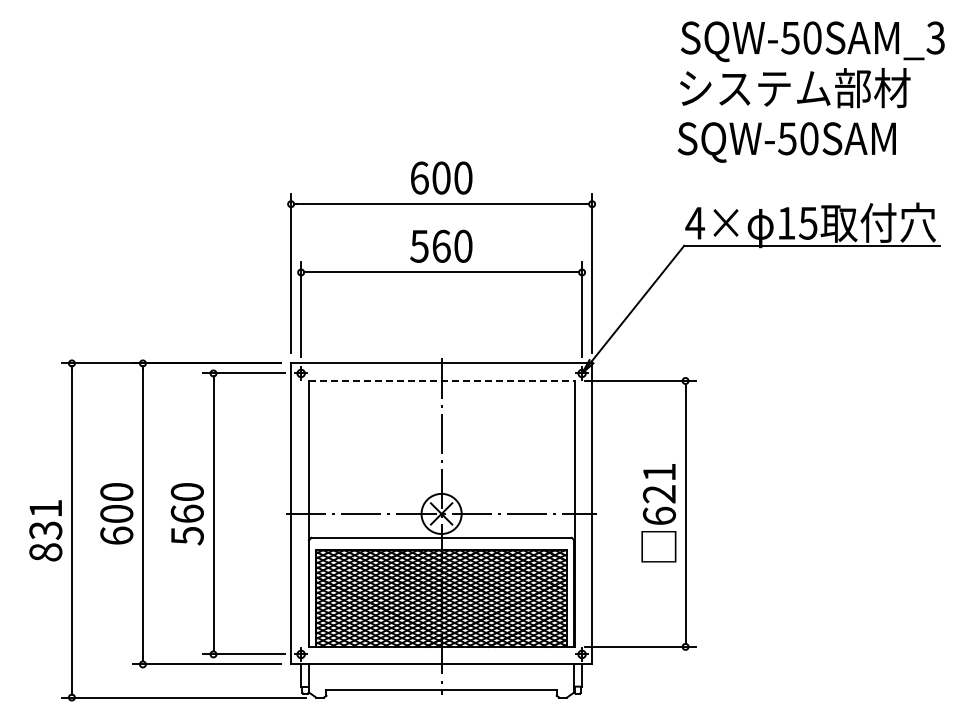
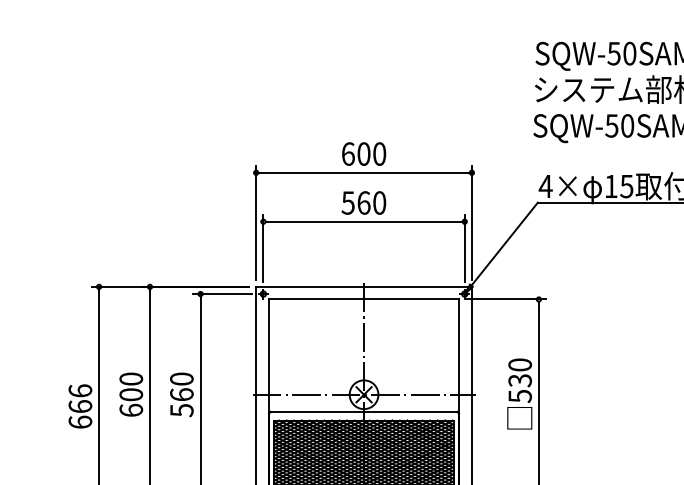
line: (441, 380) -> (363, 299), dashed -> solid
text: (659, 494) -> (520, 380), 621 -> 530
text: (45, 530) -> (80, 406), 831 -> 666

